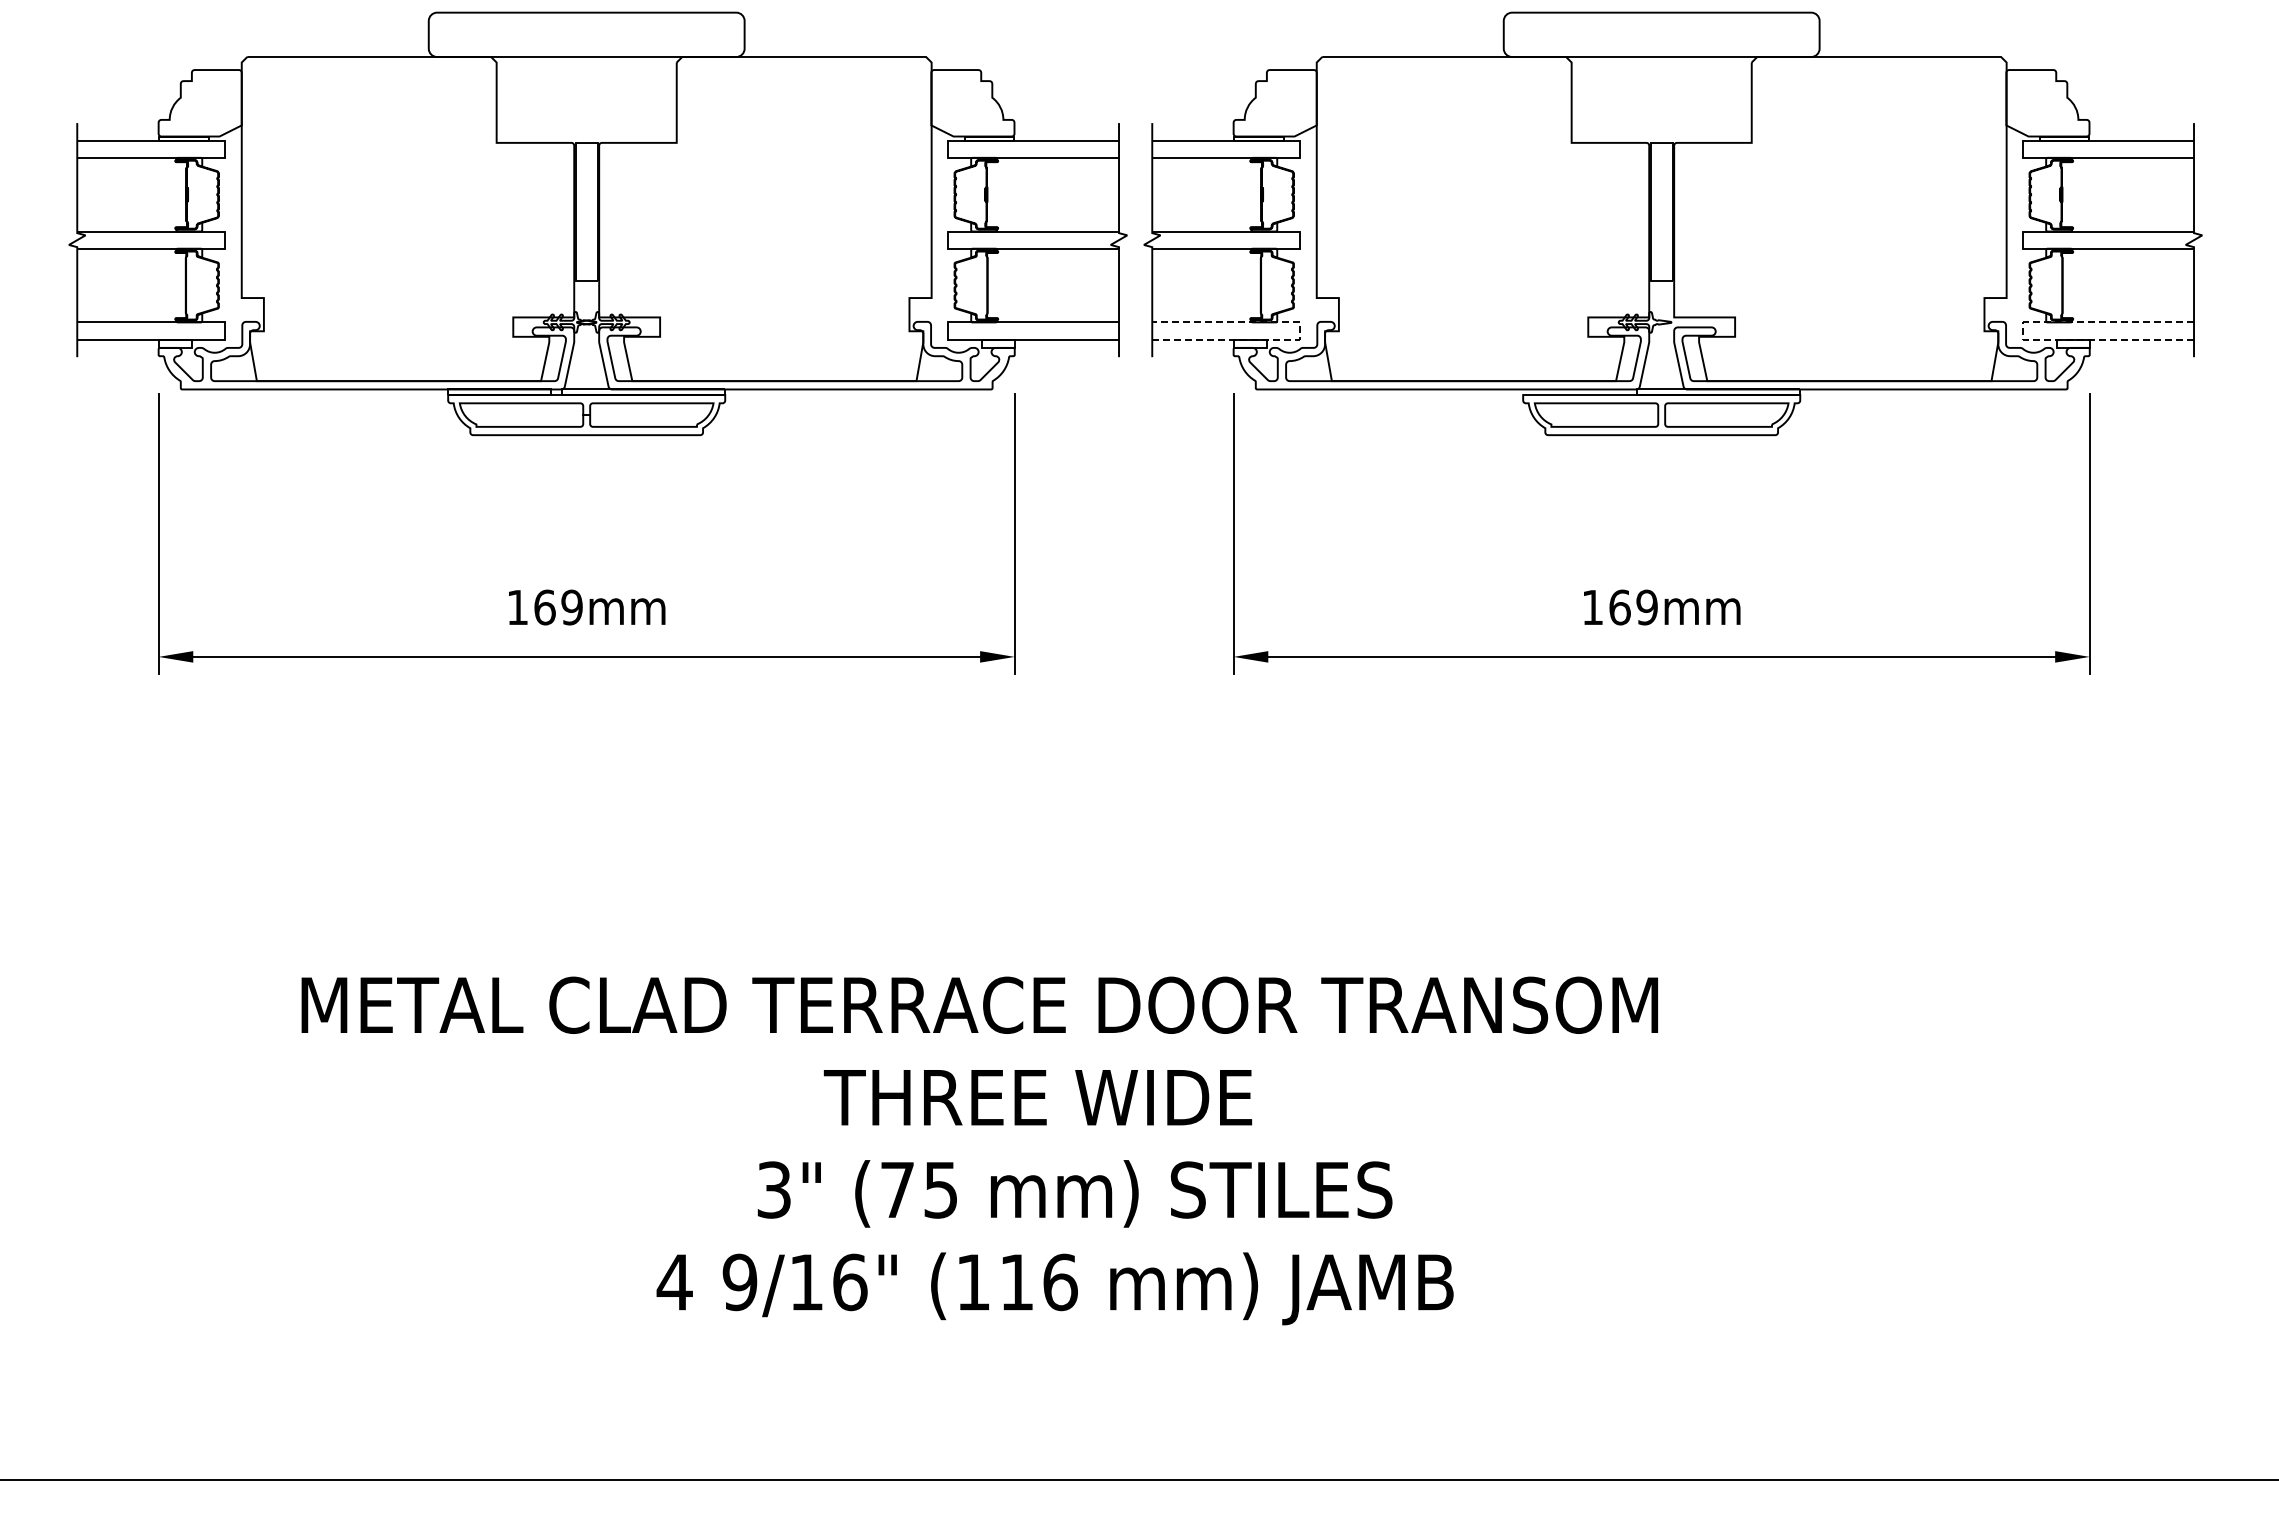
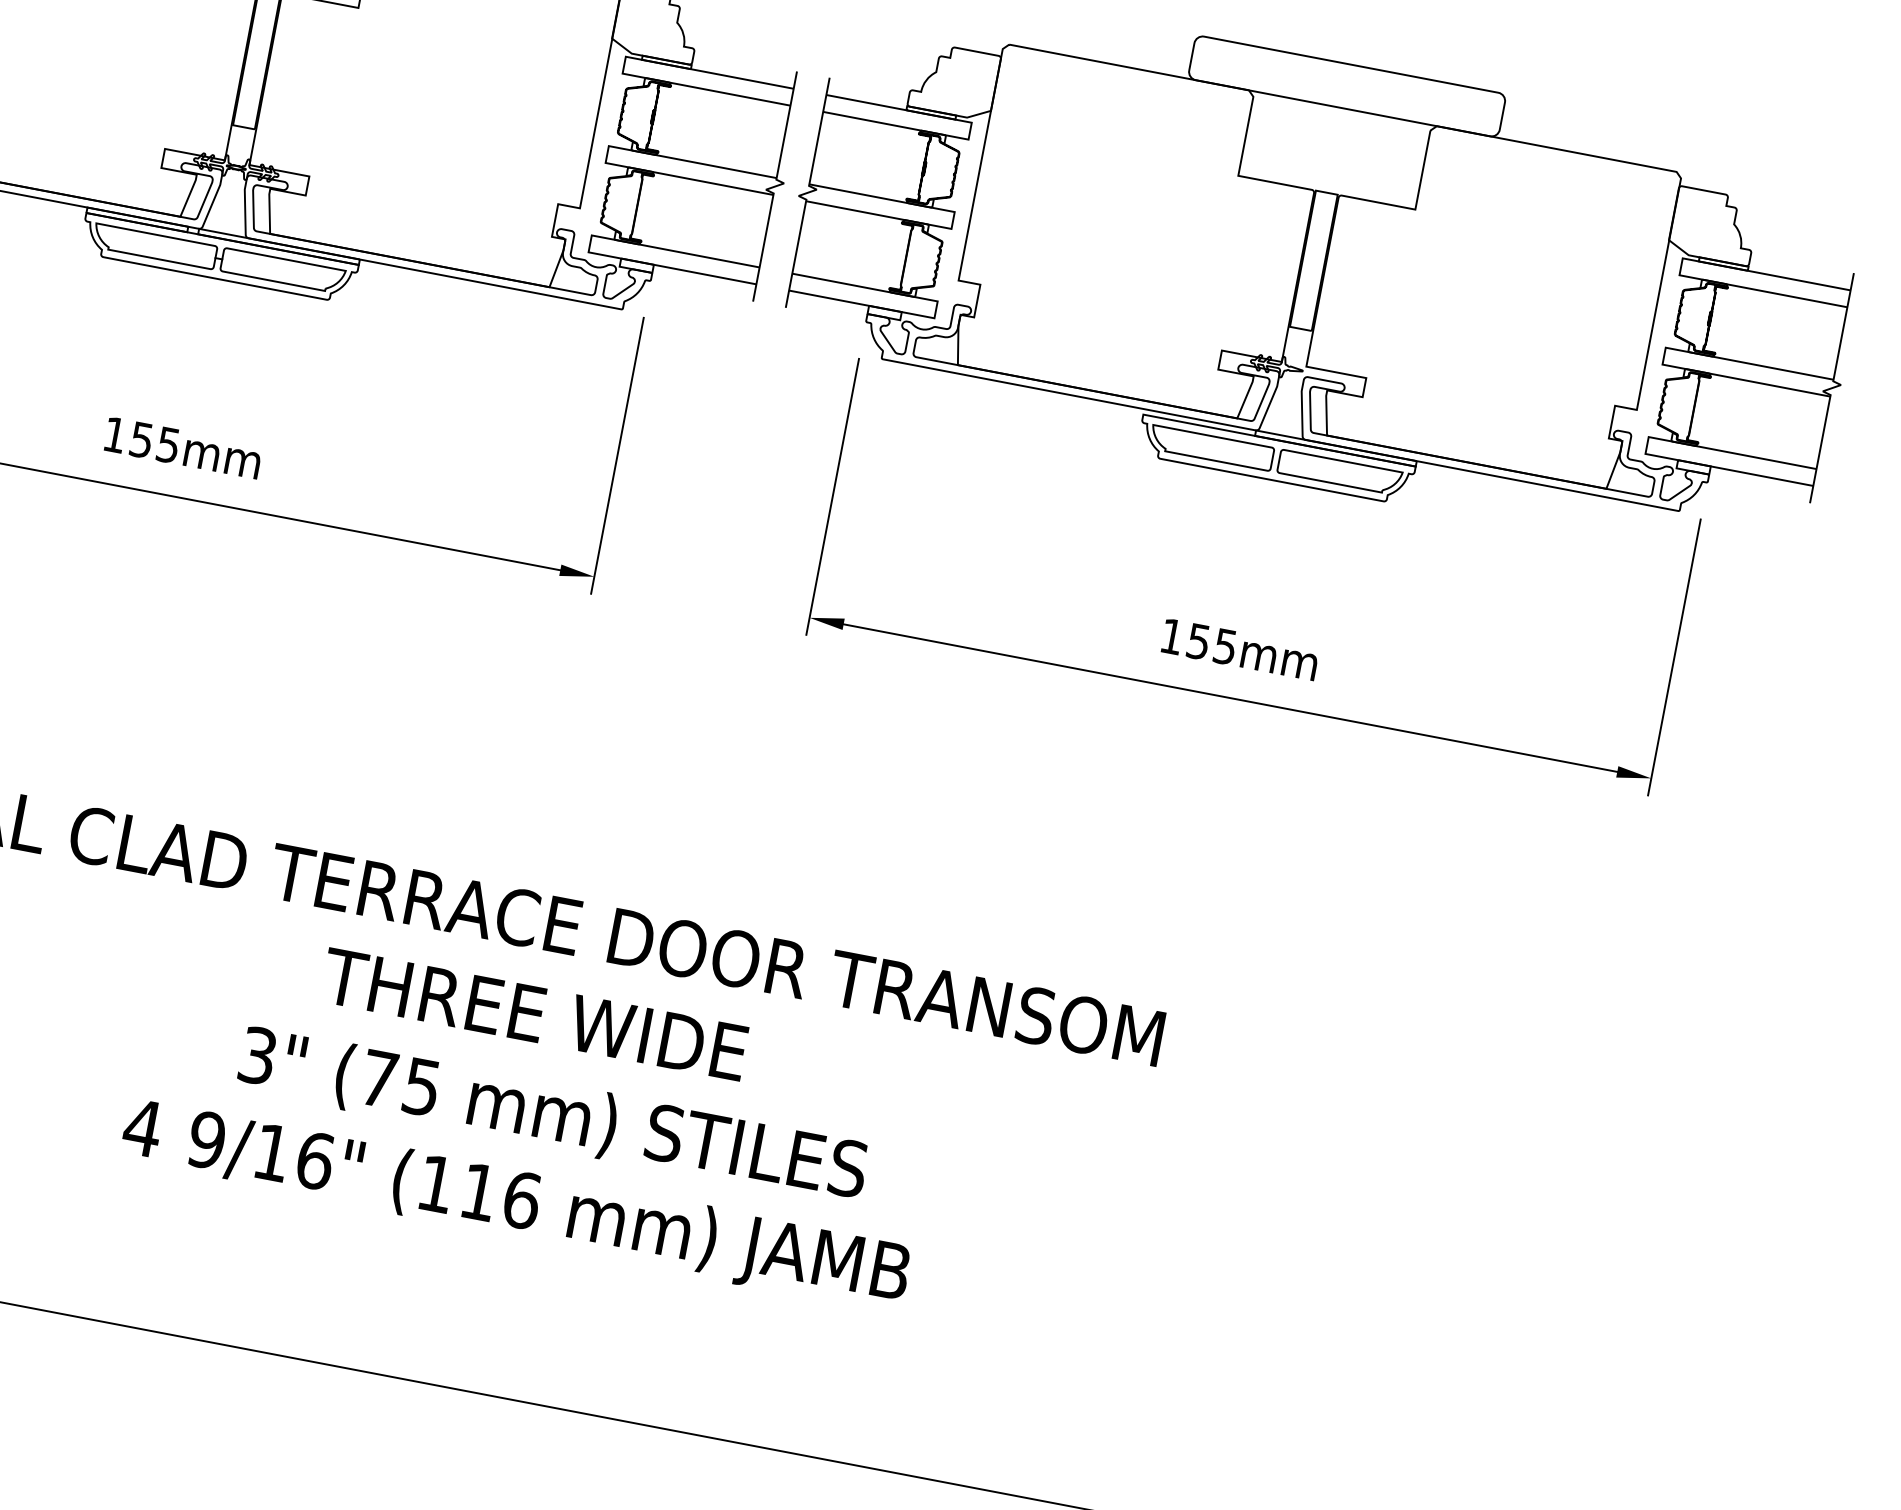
line: (1300, 331) -> (936, 310), dashed -> solid
line: (2023, 331) -> (1647, 446), dashed -> solid
text: (558, 607) -> (155, 442), 169mm -> 155mm
text: (1633, 607) -> (1211, 644), 169mm -> 155mm

